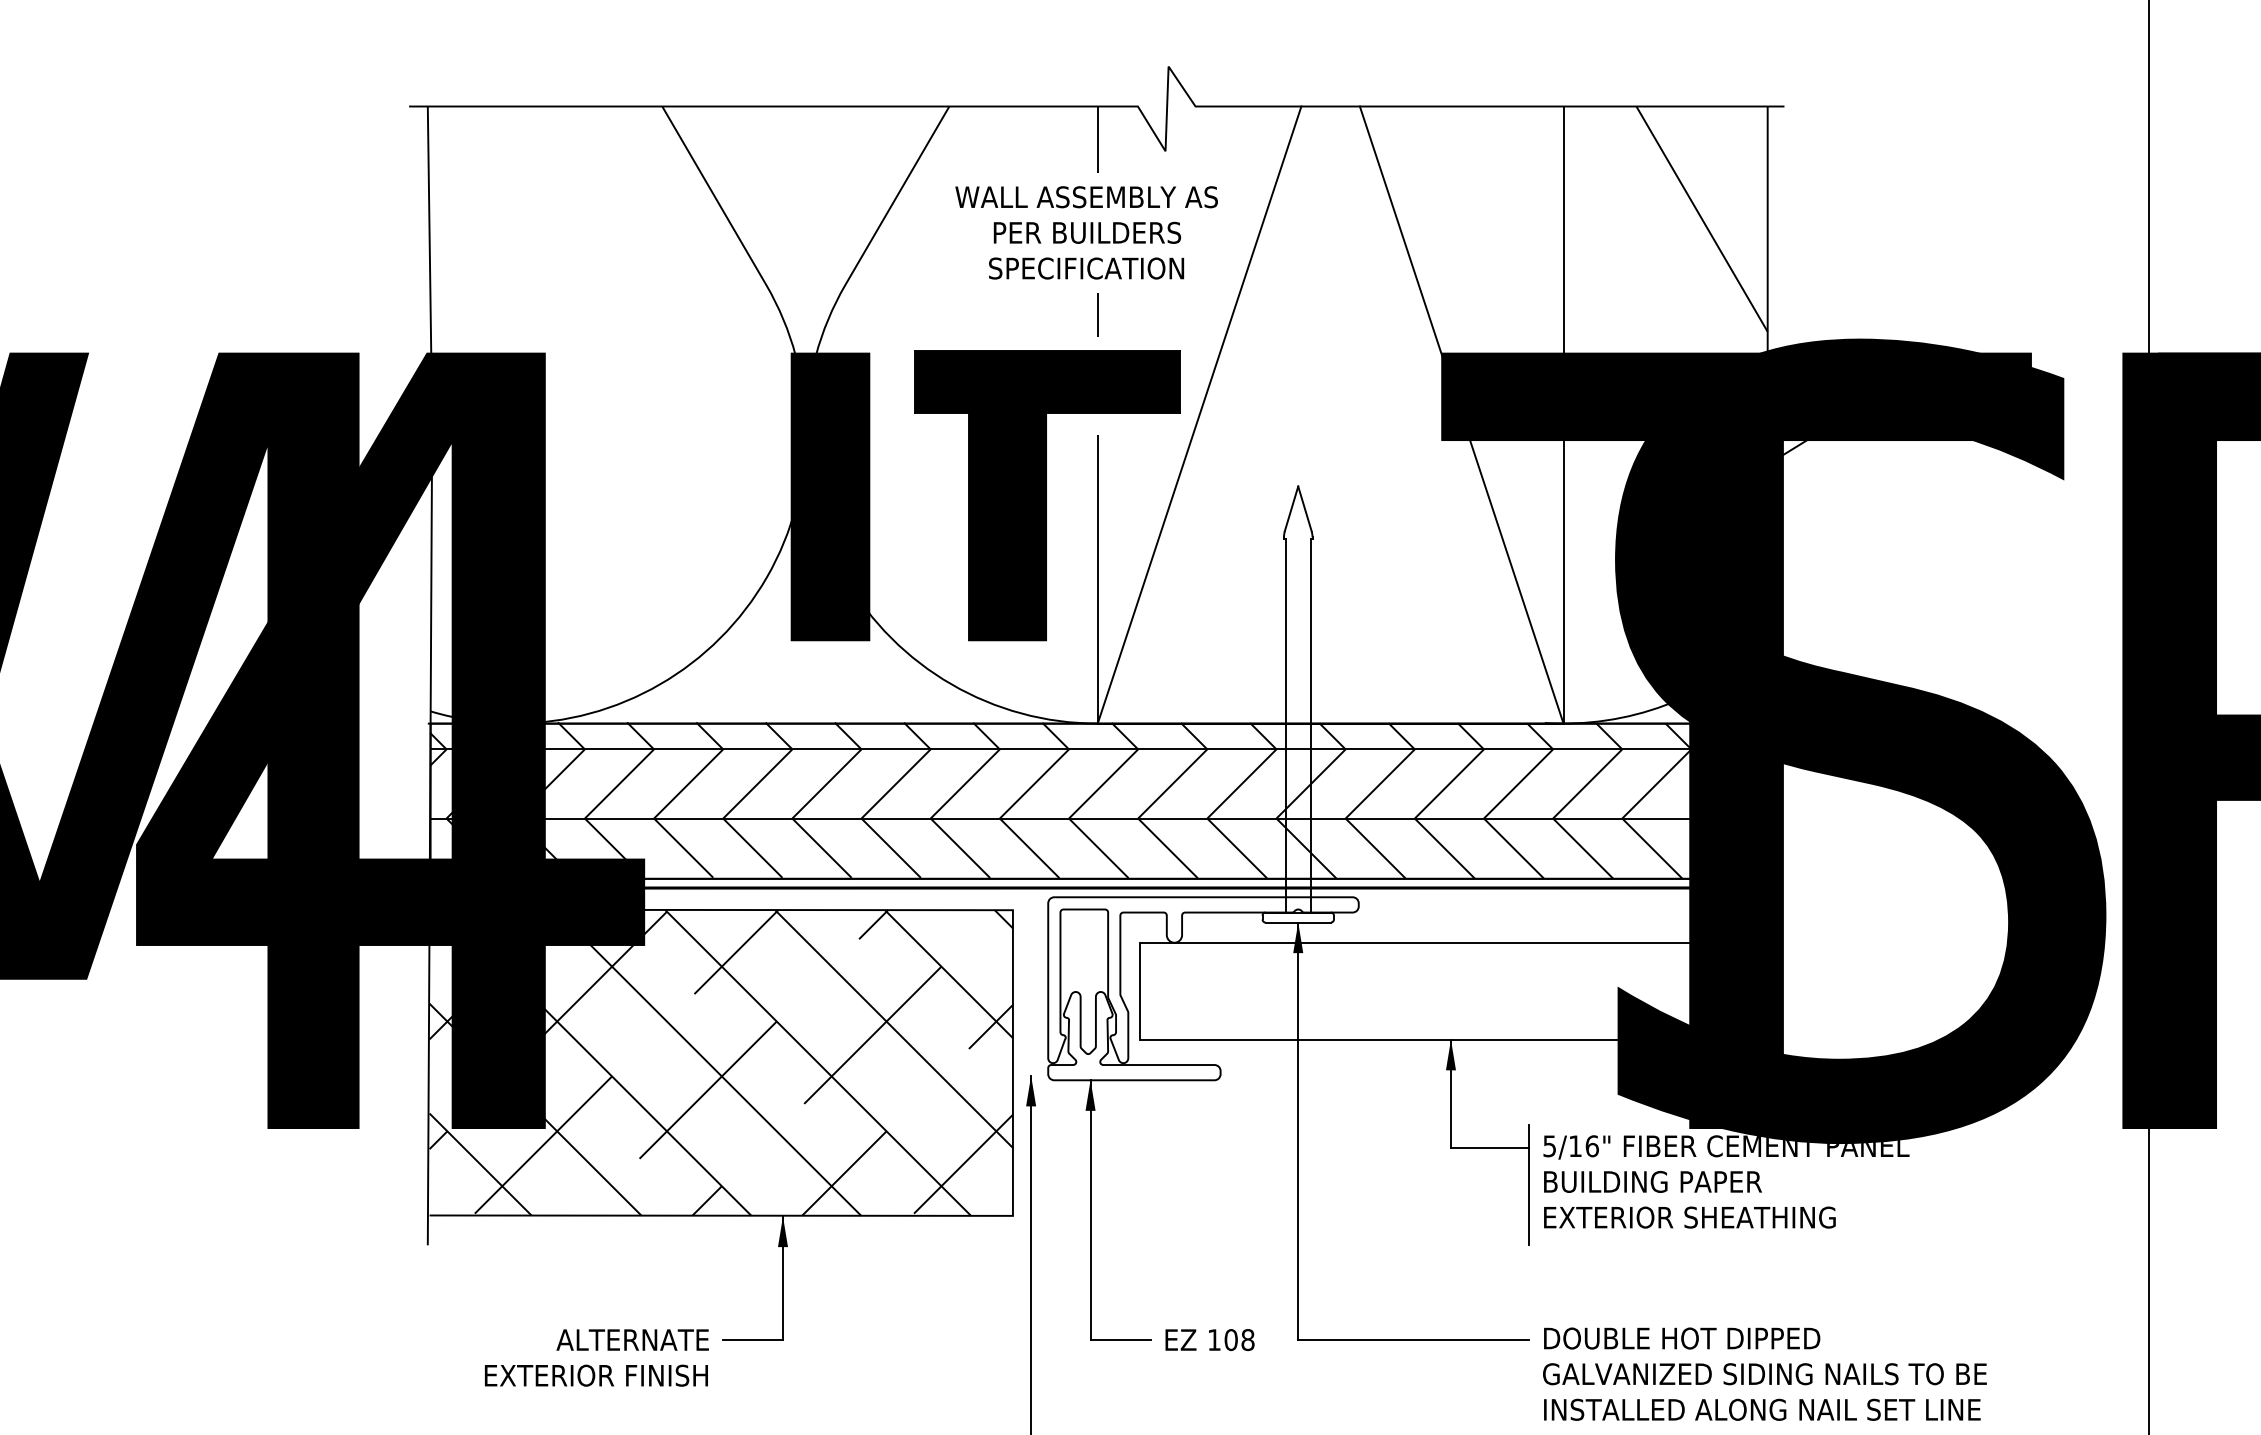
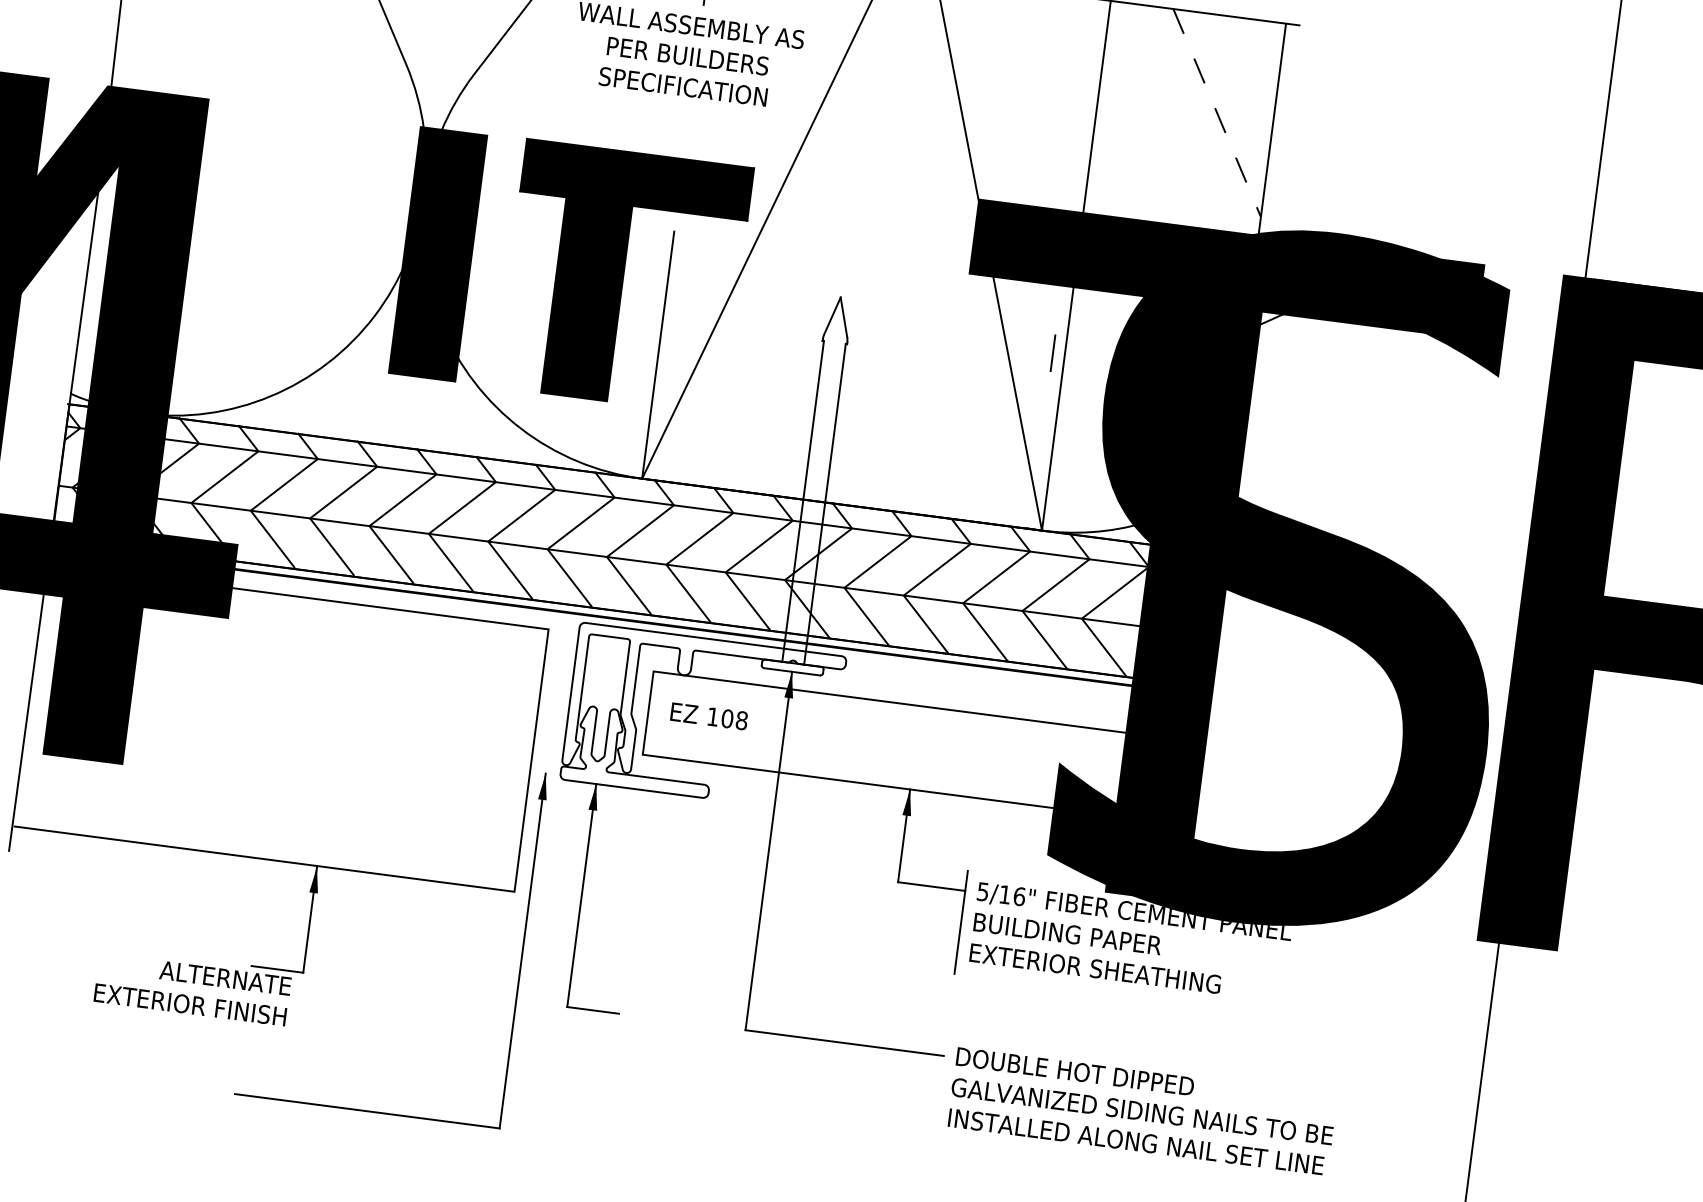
line: (1702, 219) -> (1217, 113), solid -> dashed
line: (1097, 314) -> (1052, 352), moved
hatch: (720, 1062) -> (280, 727), removed
text: (1209, 1340) -> (708, 716), moved
text: (596, 1357) -> (192, 989), moved

